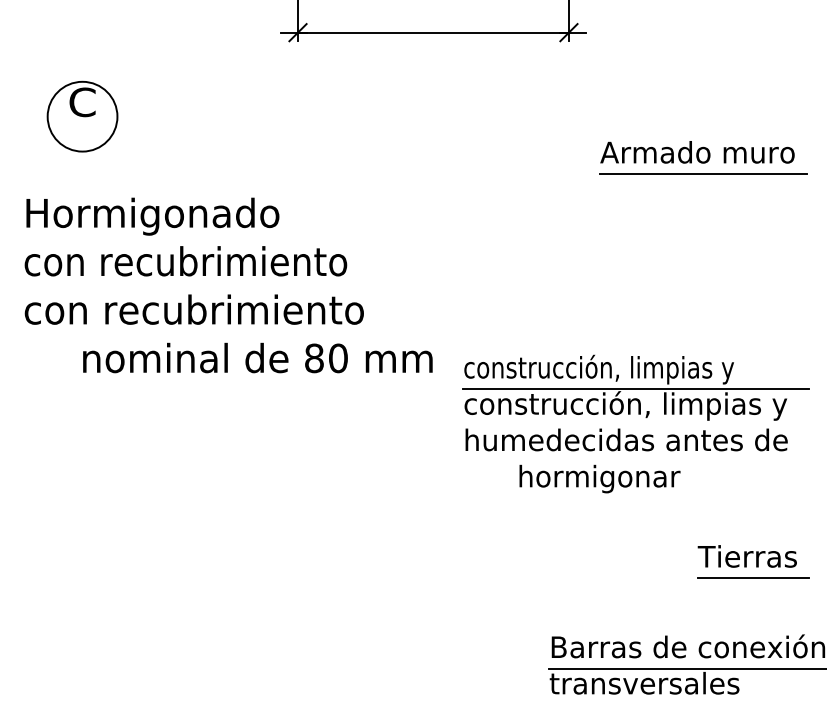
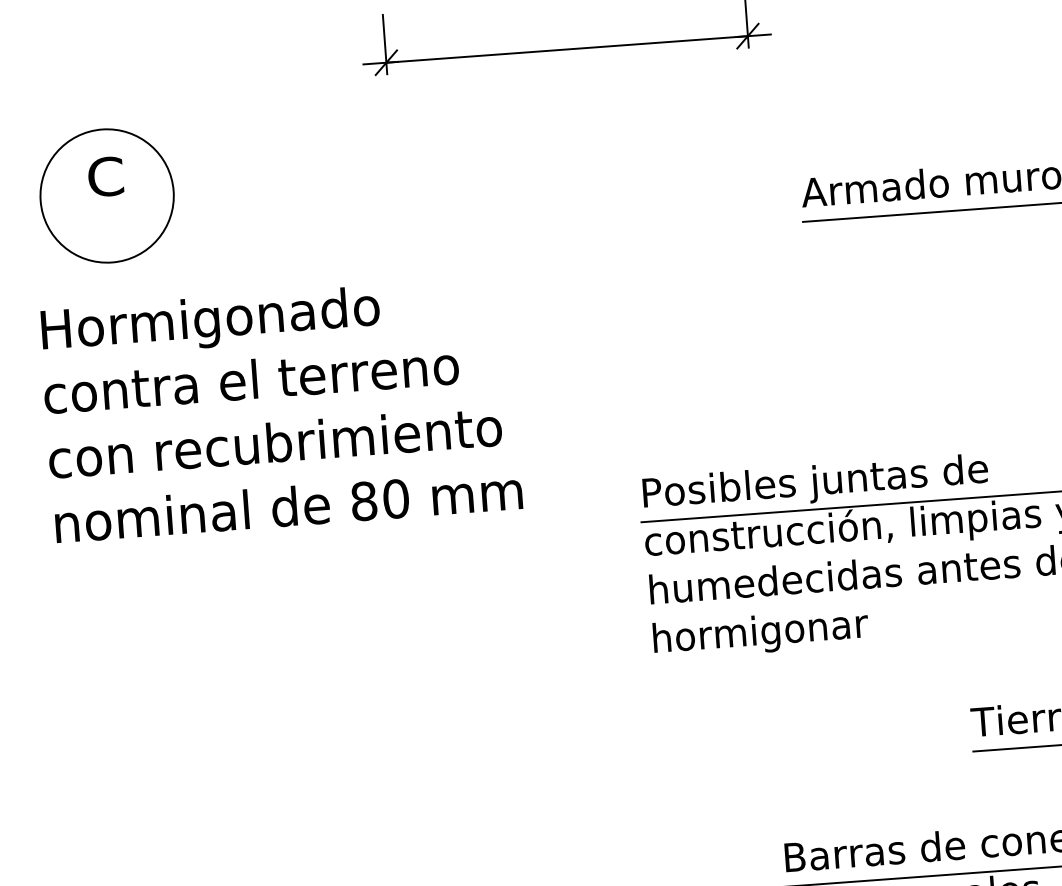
circle: (82, 116) -> (107, 195), size x1.43
text: (186, 261) -> (260, 379), con recubrimiento -> contra el terreno
text: (257, 357) -> (288, 505), moved
text: (598, 369) -> (820, 482), construcción, limpias y -> Posibles juntas de
text: (599, 478) -> (760, 633), moved

